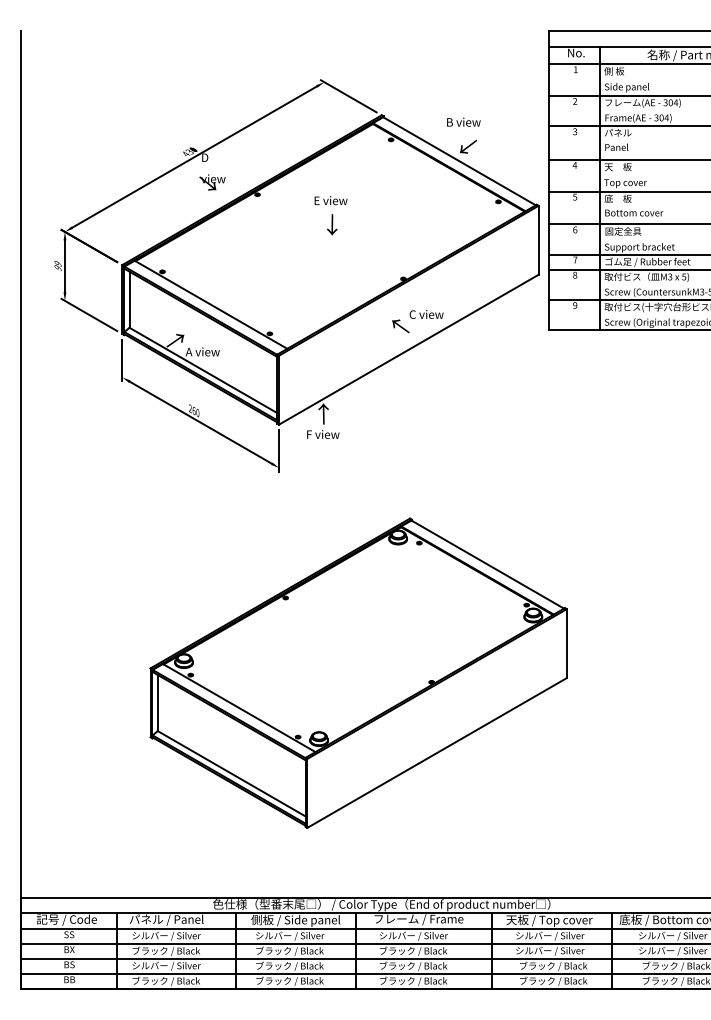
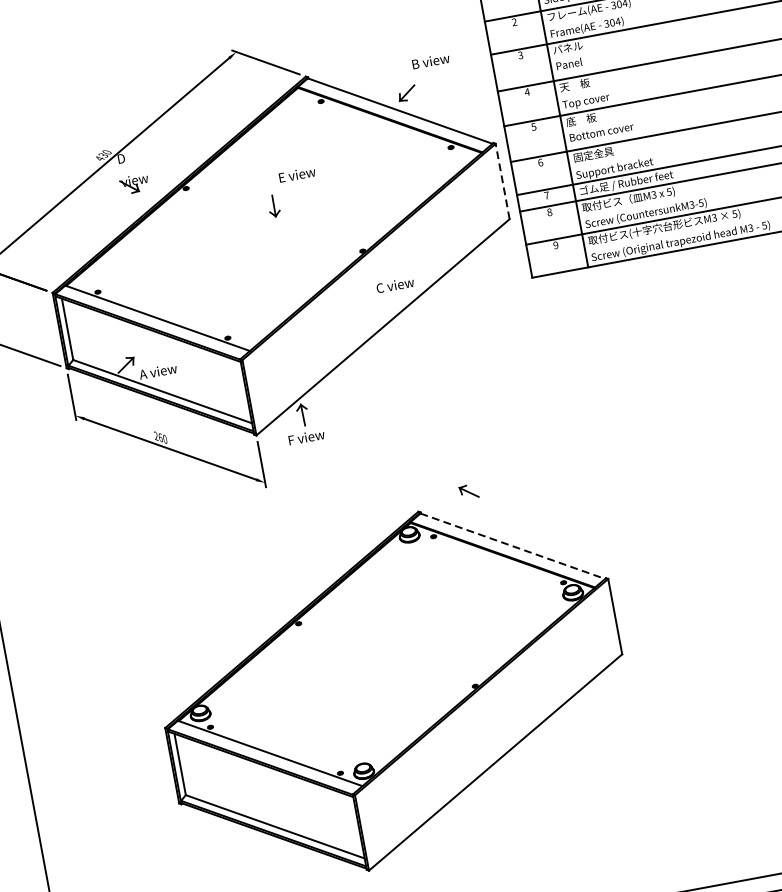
text: (463, 121) -> (430, 60), moved
text: (330, 200) -> (296, 174), moved
line: (538, 239) -> (502, 180), solid -> dashed
text: (400, 326) -> (468, 492), moved
line: (488, 564) -> (513, 546), solid -> dashed

